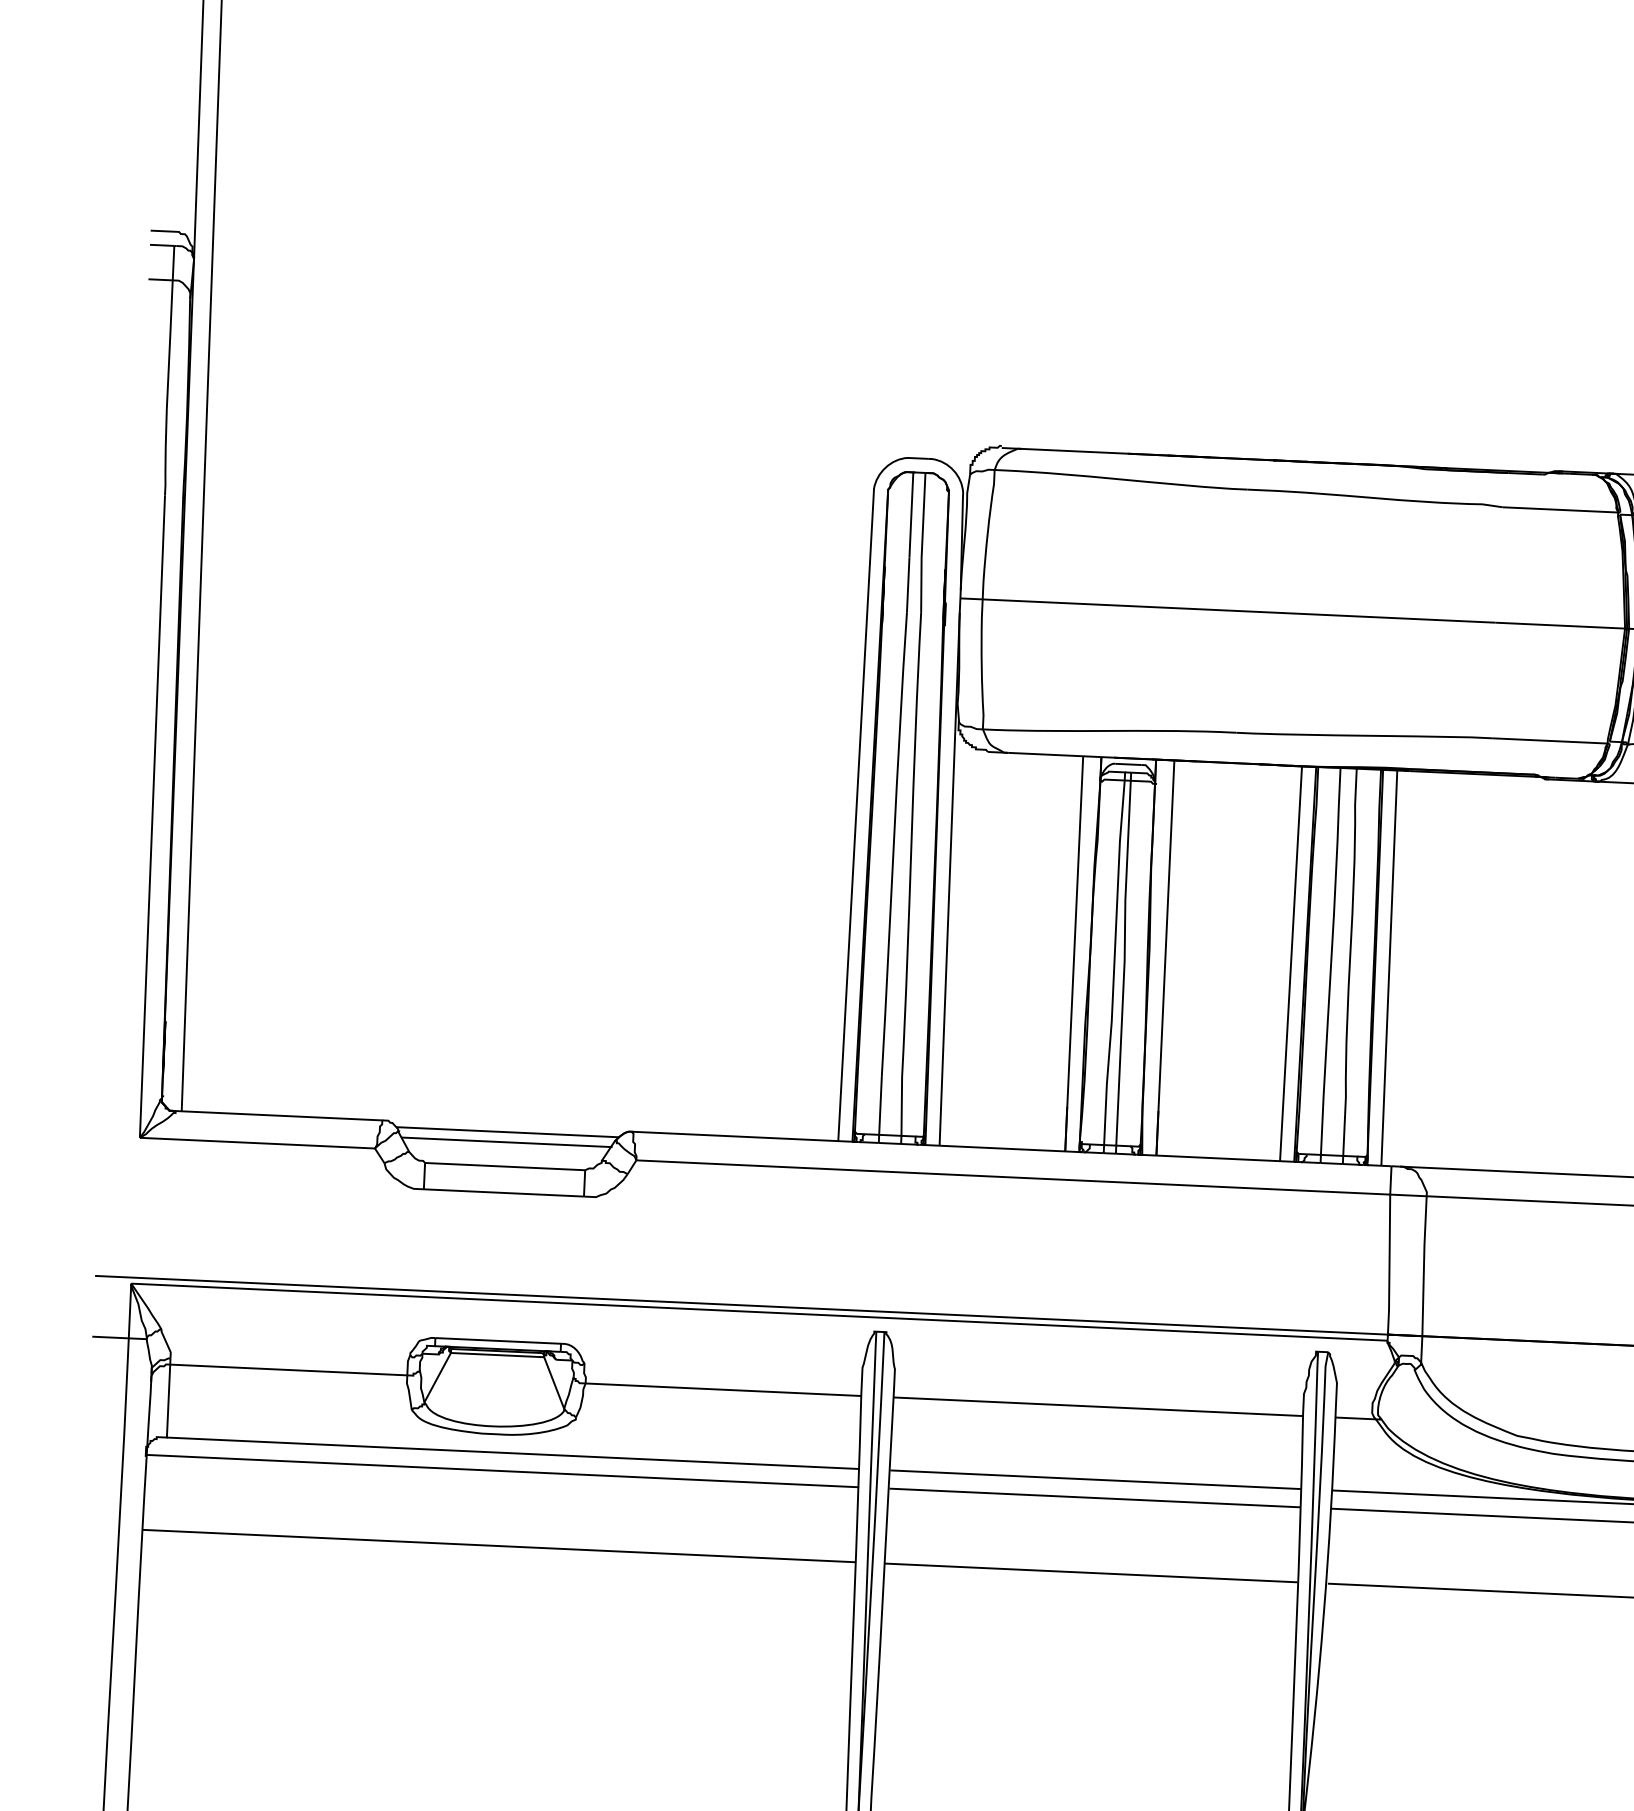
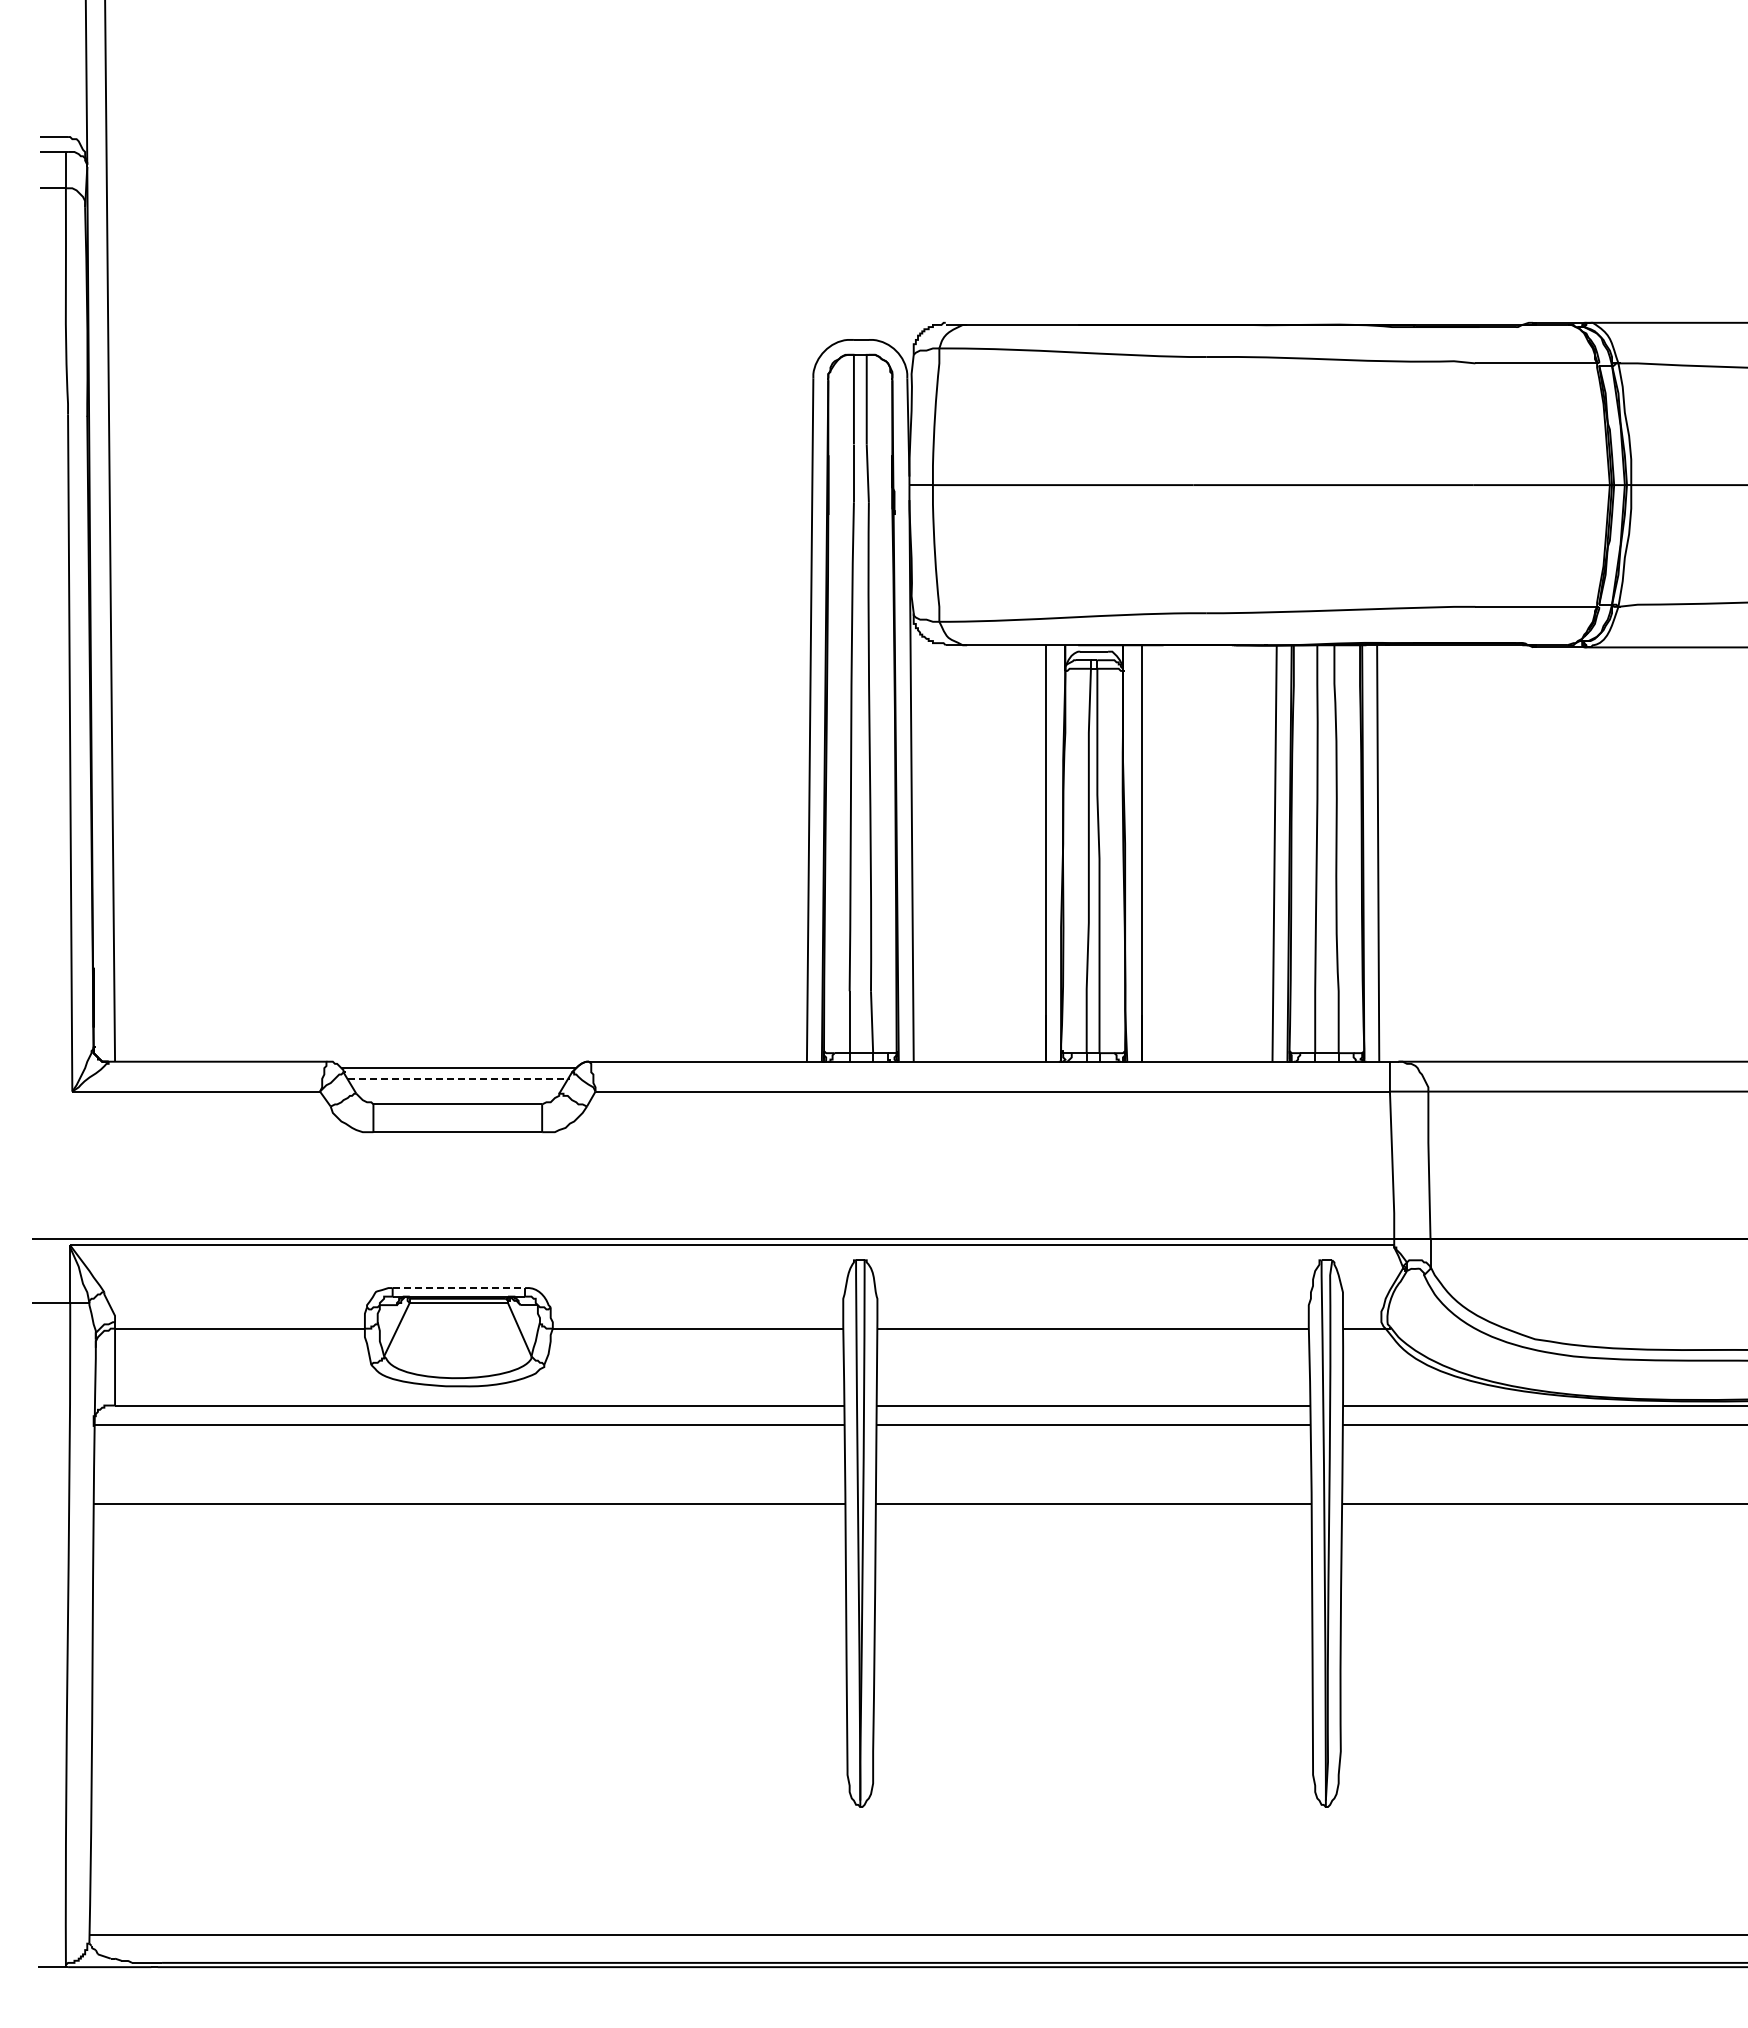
line: (507, 1142) -> (459, 1078), solid -> dashed
line: (498, 1341) -> (459, 1288), solid -> dashed

